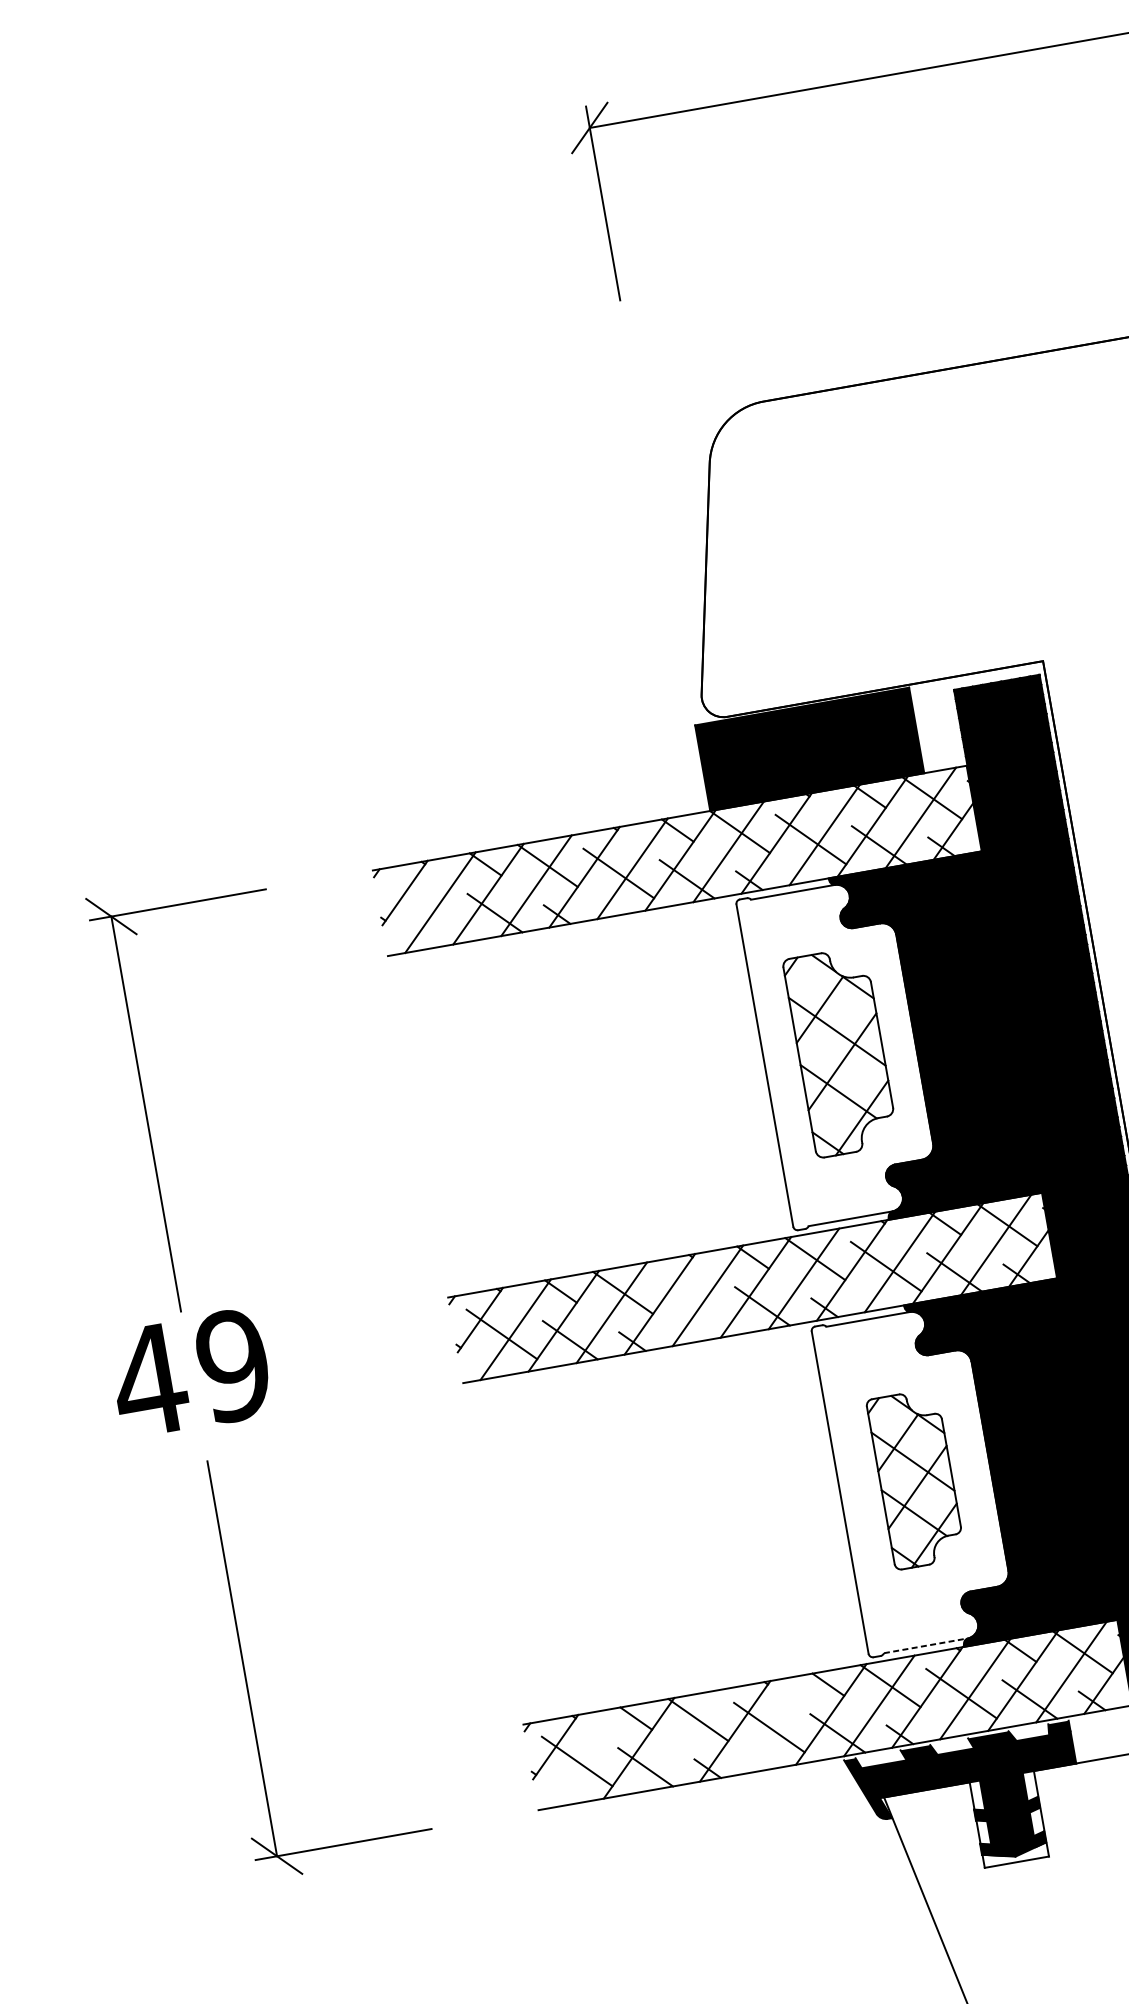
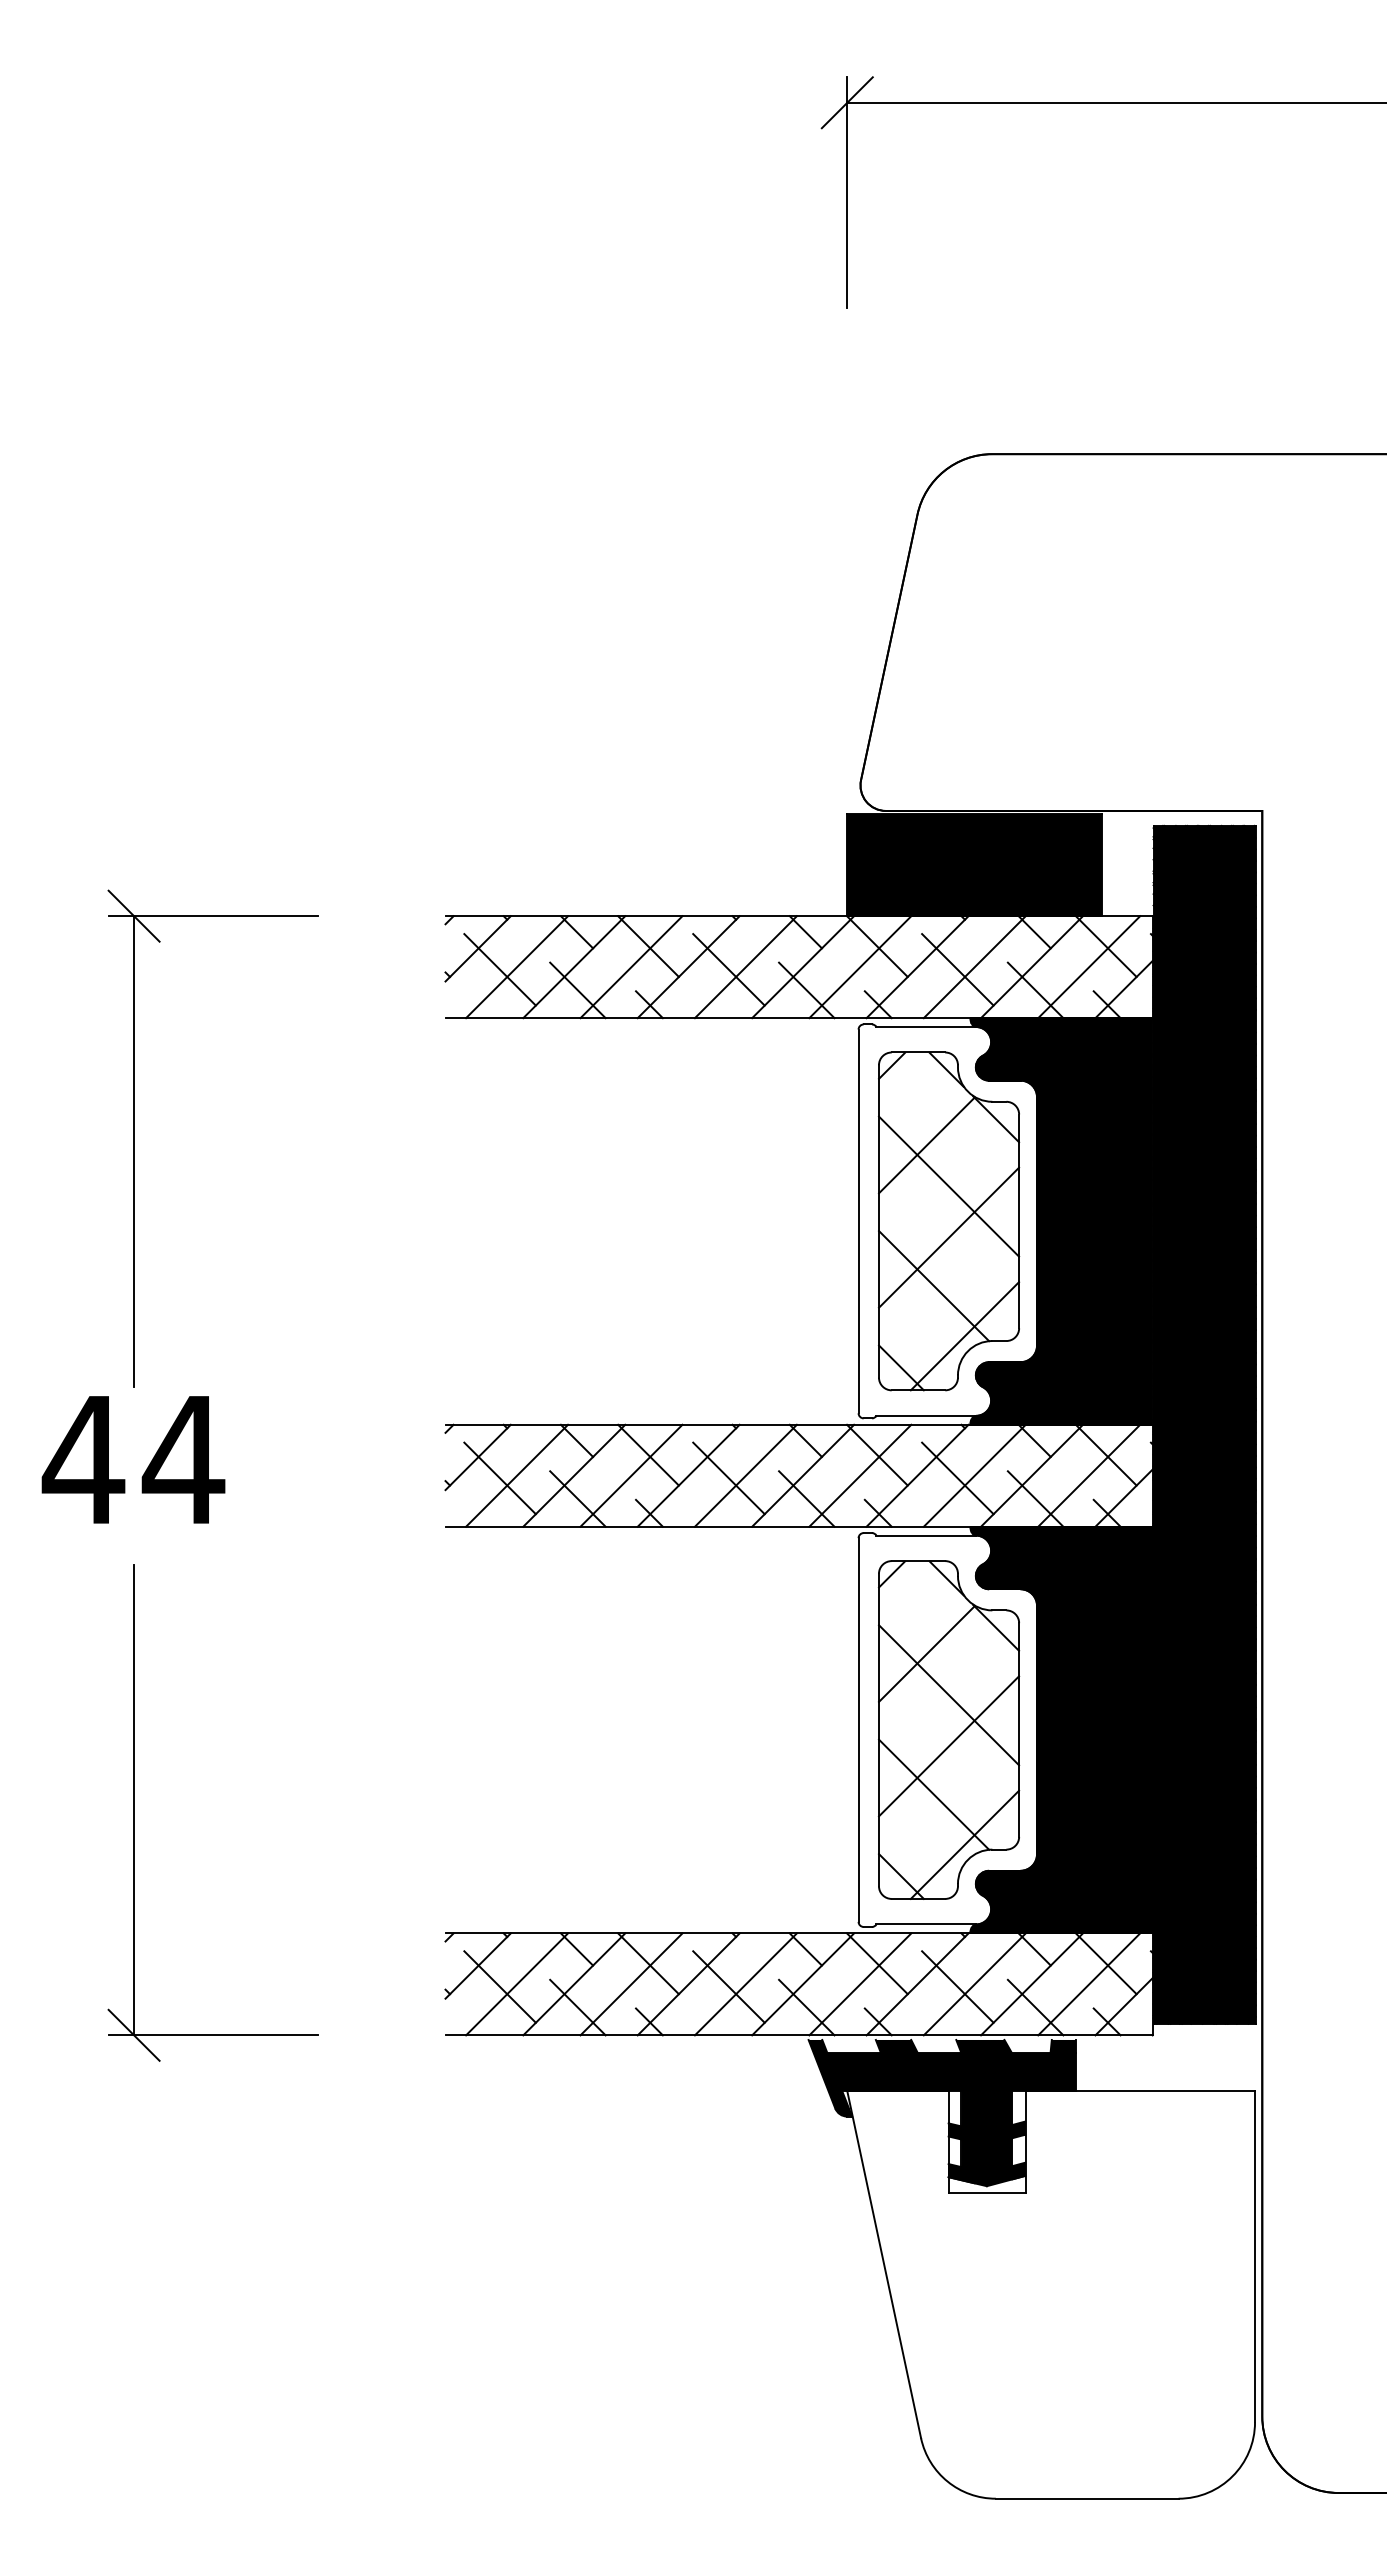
line: (426, 907) -> (499, 969), added
part: (840, 1052) -> (948, 1221), size x1.43
line: (693, 1300) -> (728, 1478), added
text: (233, 1365) -> (183, 1459), 49 -> 44
part: (915, 1478) -> (948, 1729), size x1.67
line: (925, 1645) -> (926, 1924), dashed -> solid
line: (782, 1723) -> (745, 1984), added
line: (687, 1739) -> (631, 1984), added
line: (591, 1756) -> (517, 1984), added

